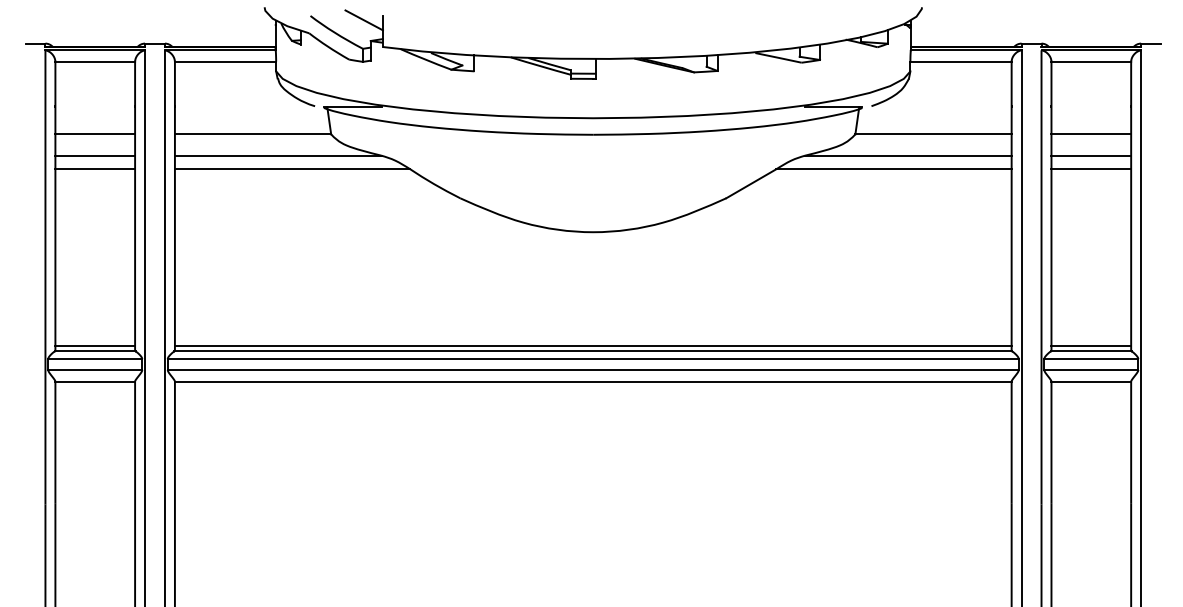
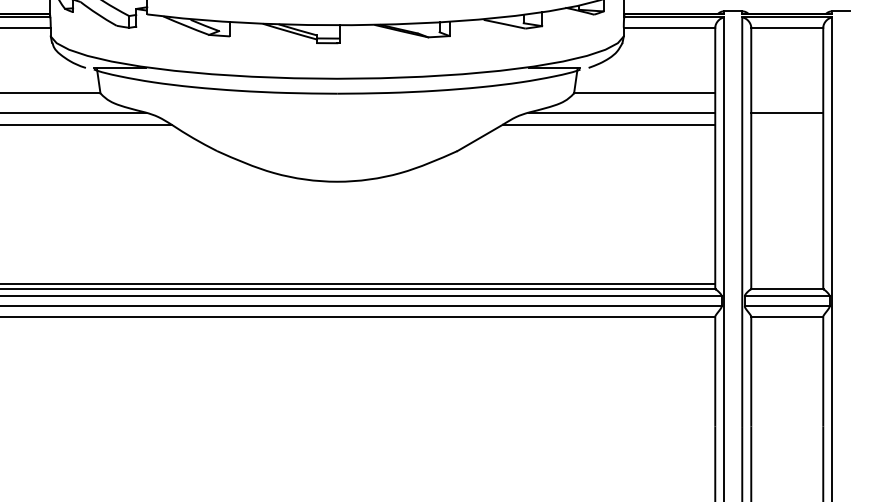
line: (1091, 134) -> (787, 93), removed
line: (1091, 169) -> (787, 125), removed
line: (1091, 345) -> (787, 284), removed

